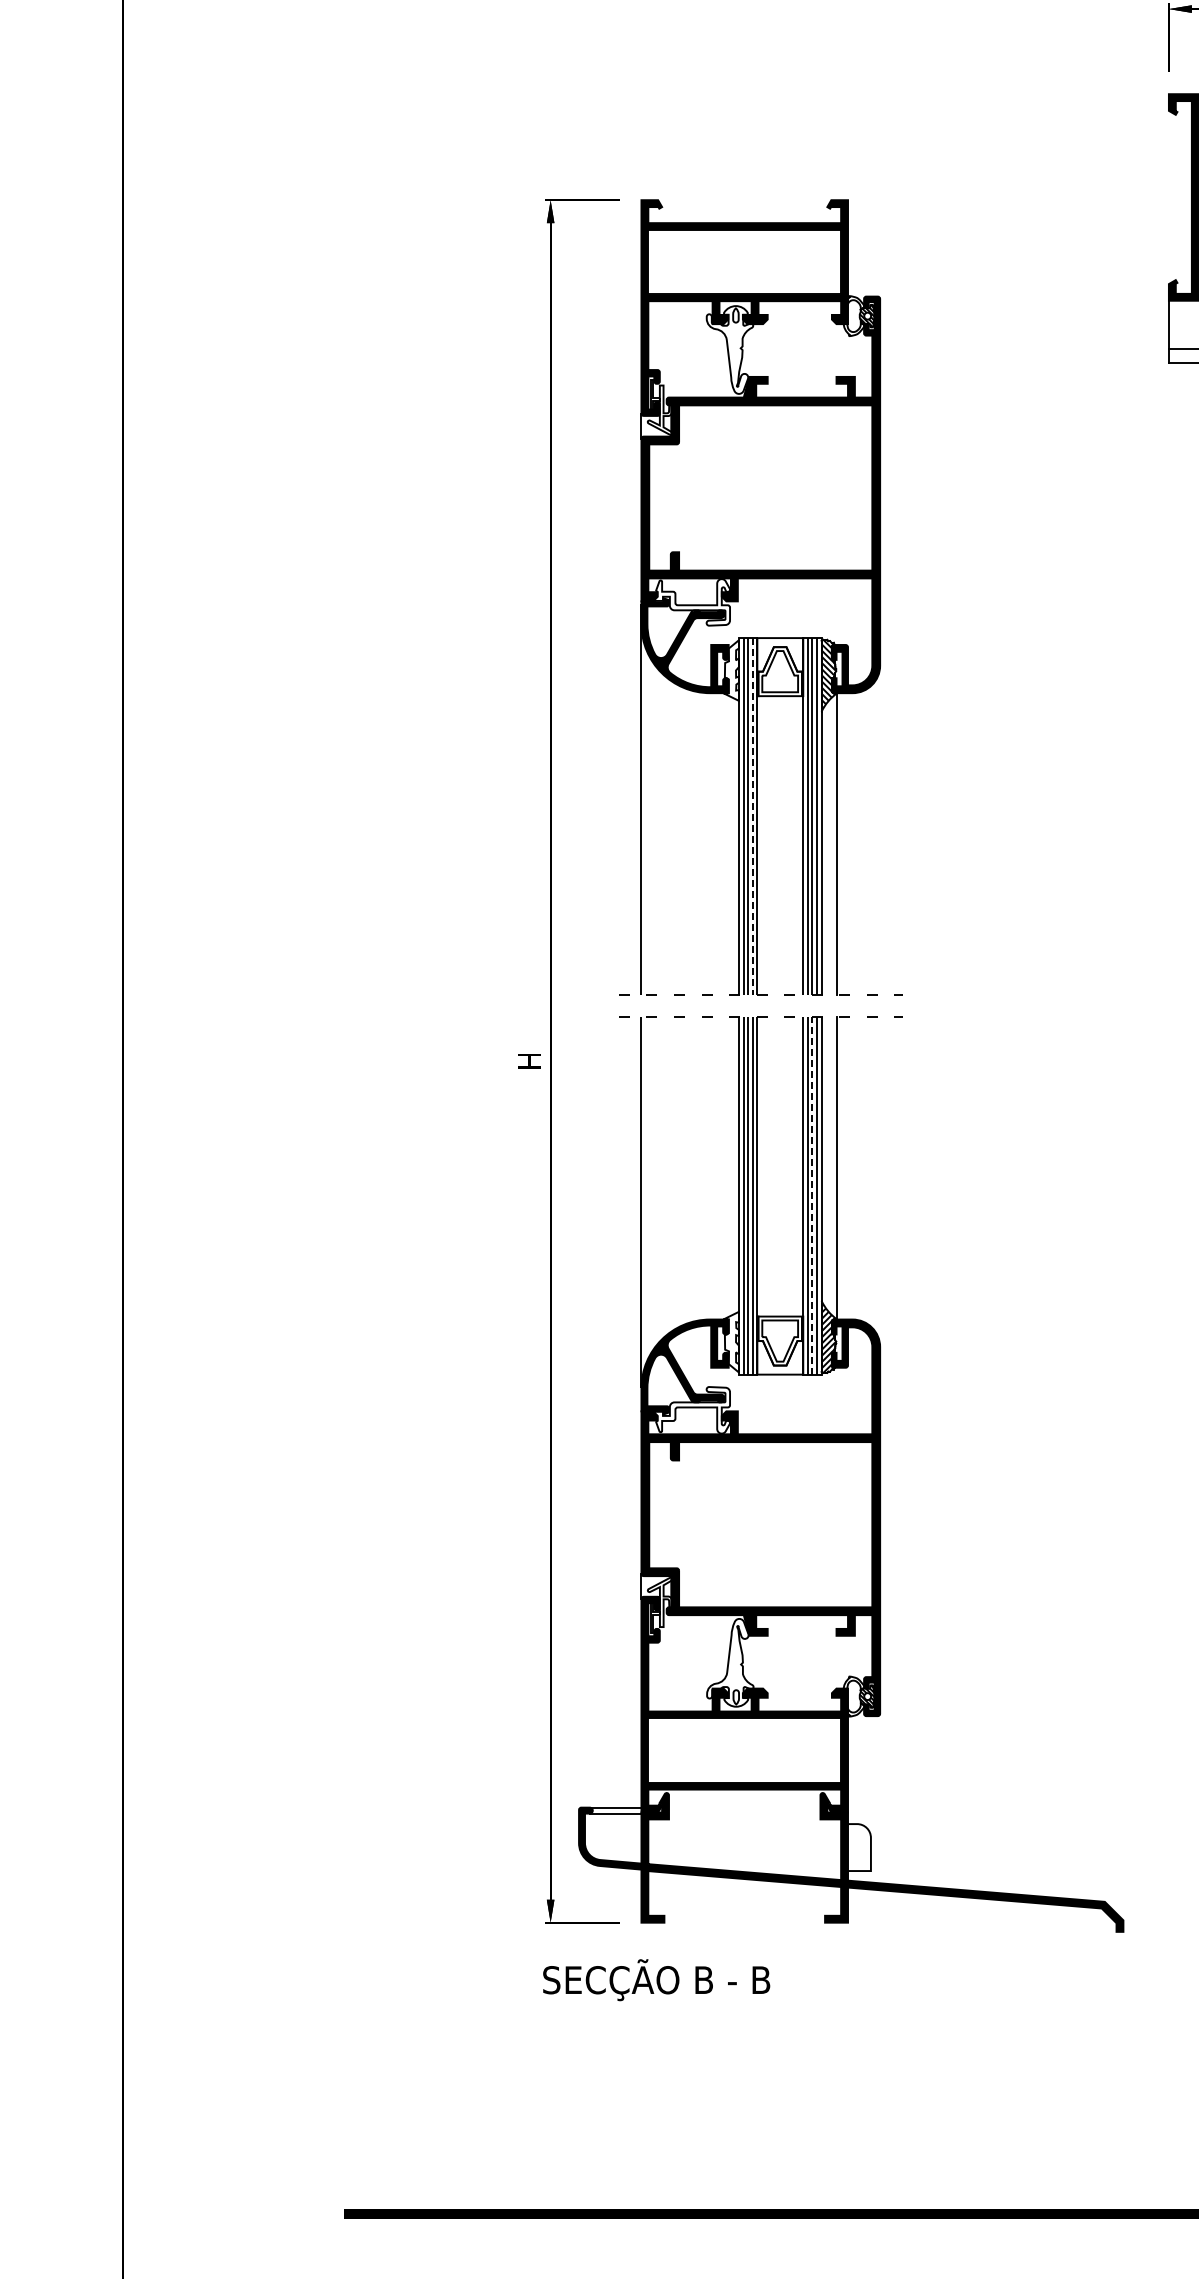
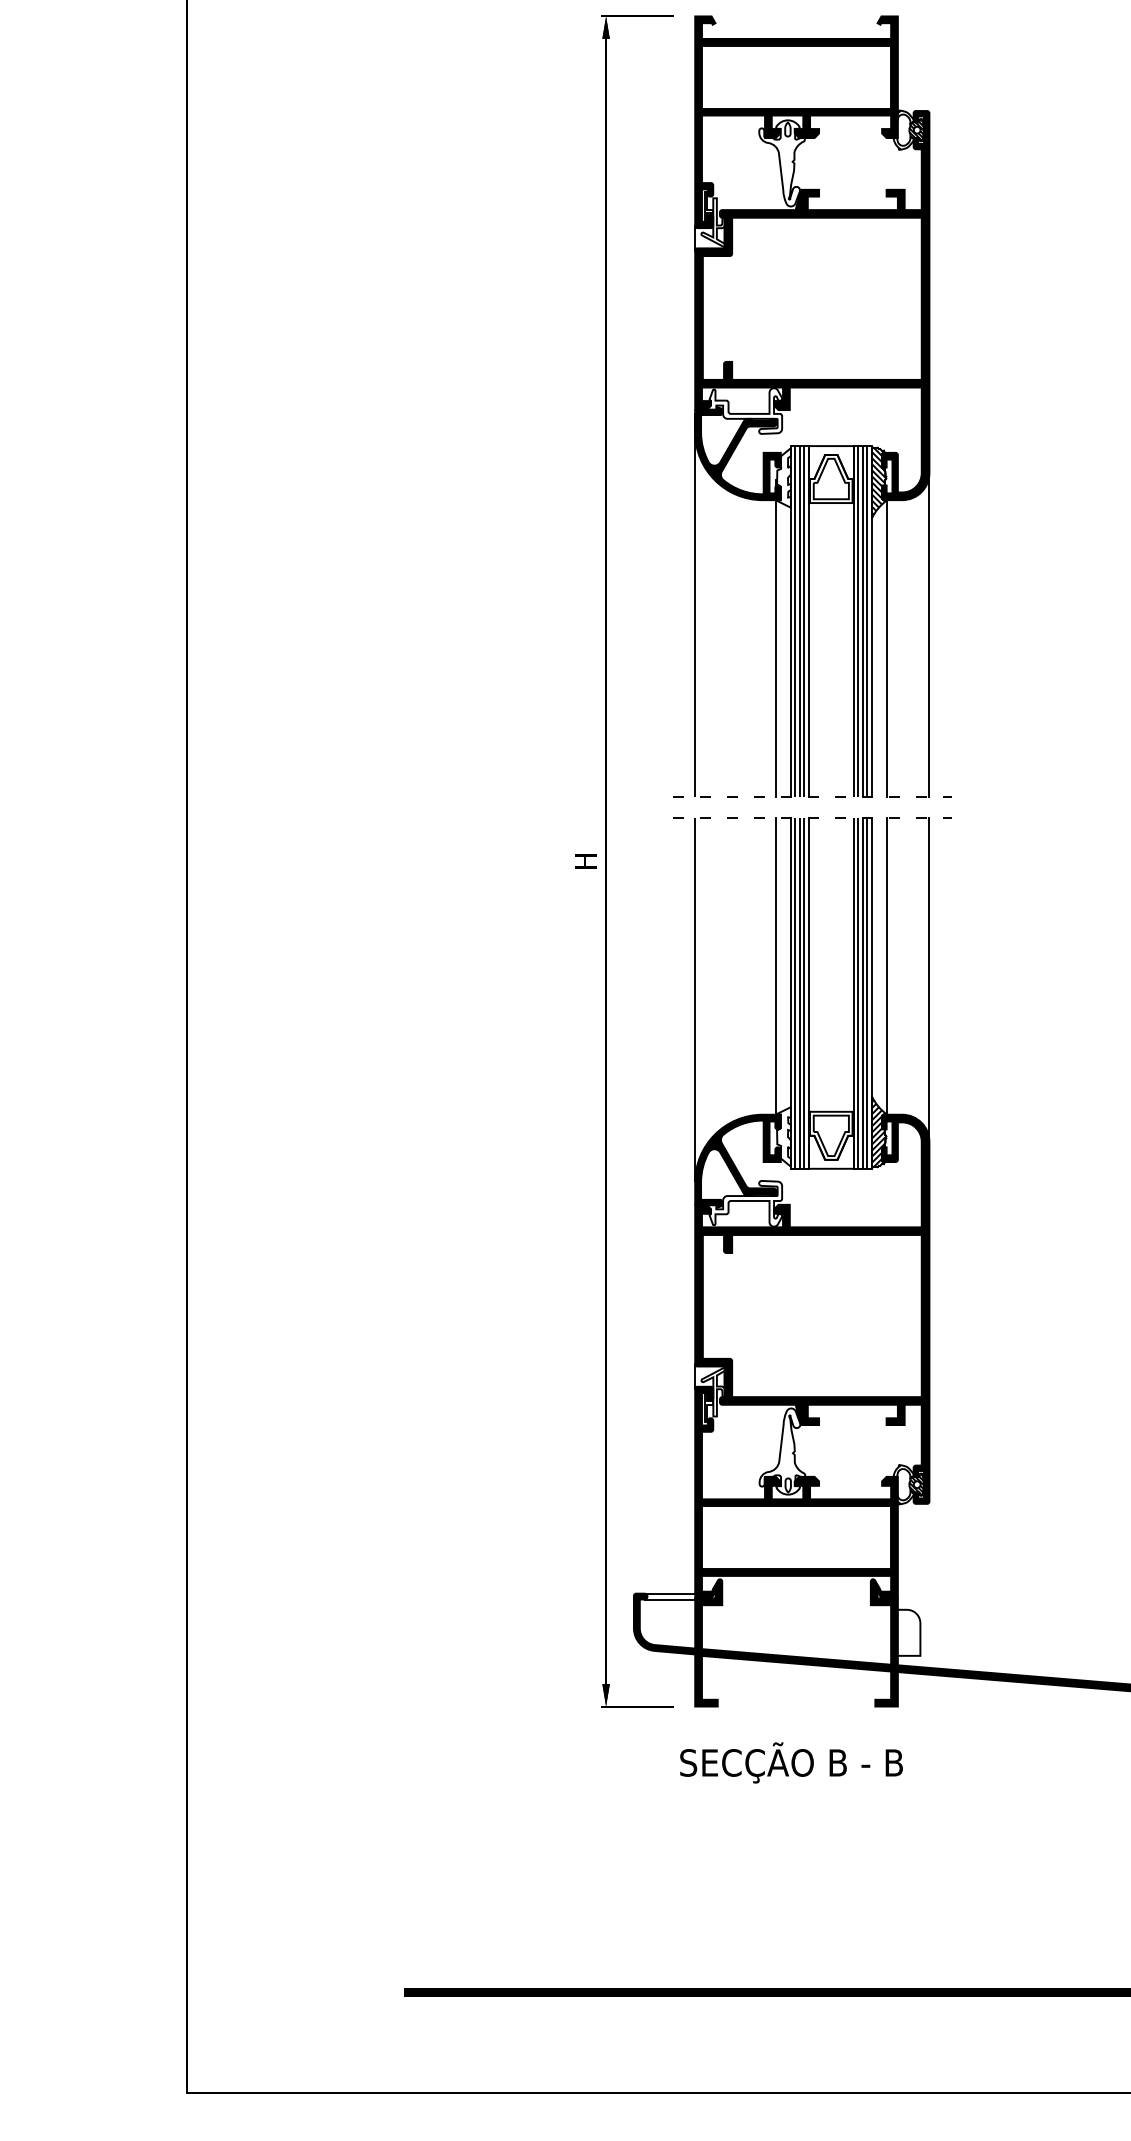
line: (752, 816) -> (804, 621), dashed -> solid
line: (880, 830) -> (929, 634), added
line: (723, 834) -> (775, 638), added
line: (723, 1168) -> (775, 966), added
line: (880, 1182) -> (929, 980), added
line: (812, 1196) -> (863, 994), dashed -> solid
text: (656, 1980) -> (791, 1763), moved

